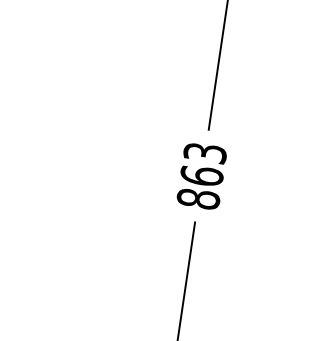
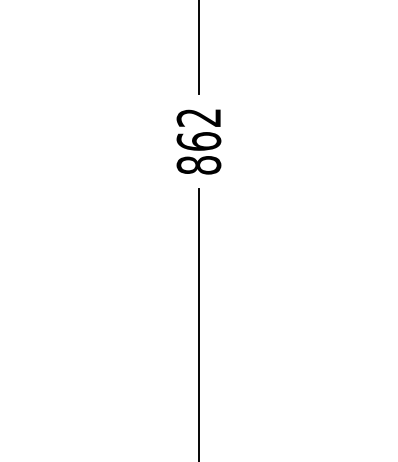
text: (204, 152) -> (198, 117), 863 -> 862

